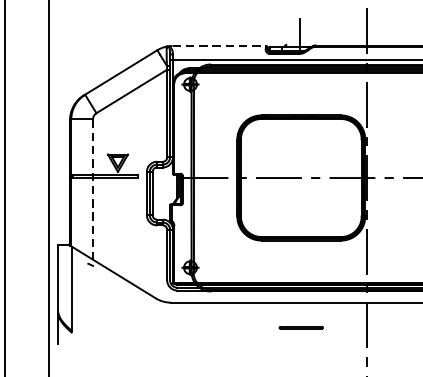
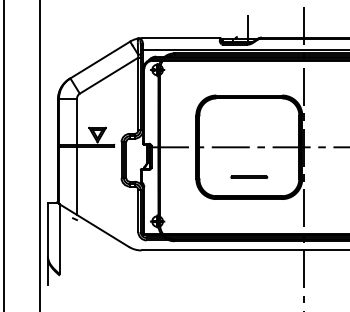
line: (219, 46) -> (181, 38), dashed -> solid
line: (92, 190) -> (76, 157), dashed -> solid
line: (301, 326) -> (249, 176), moved

